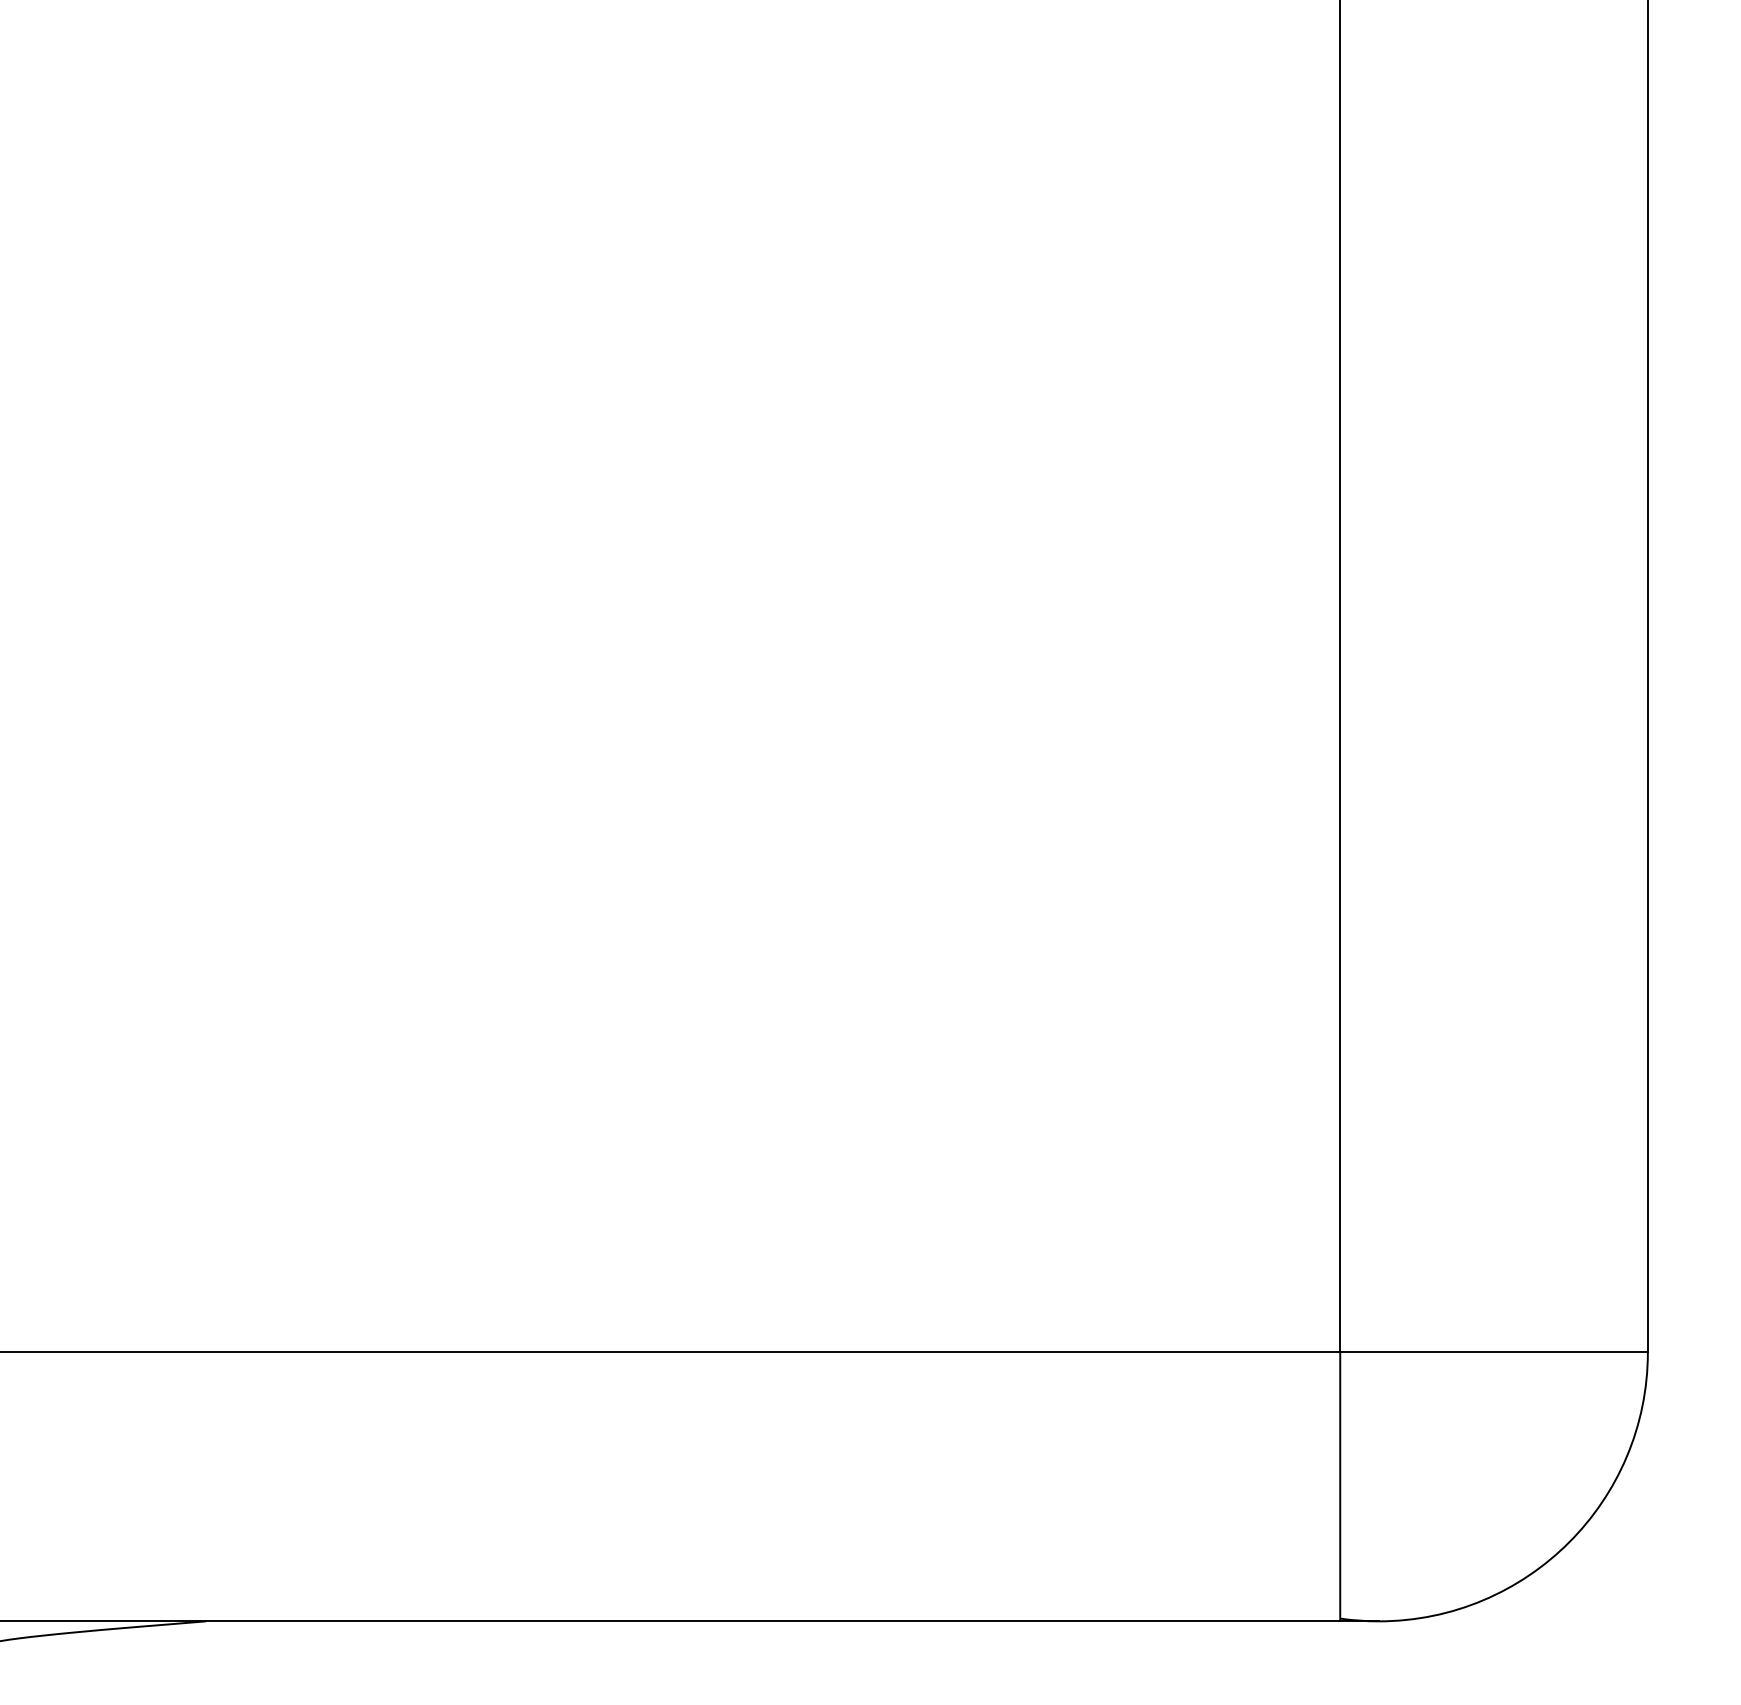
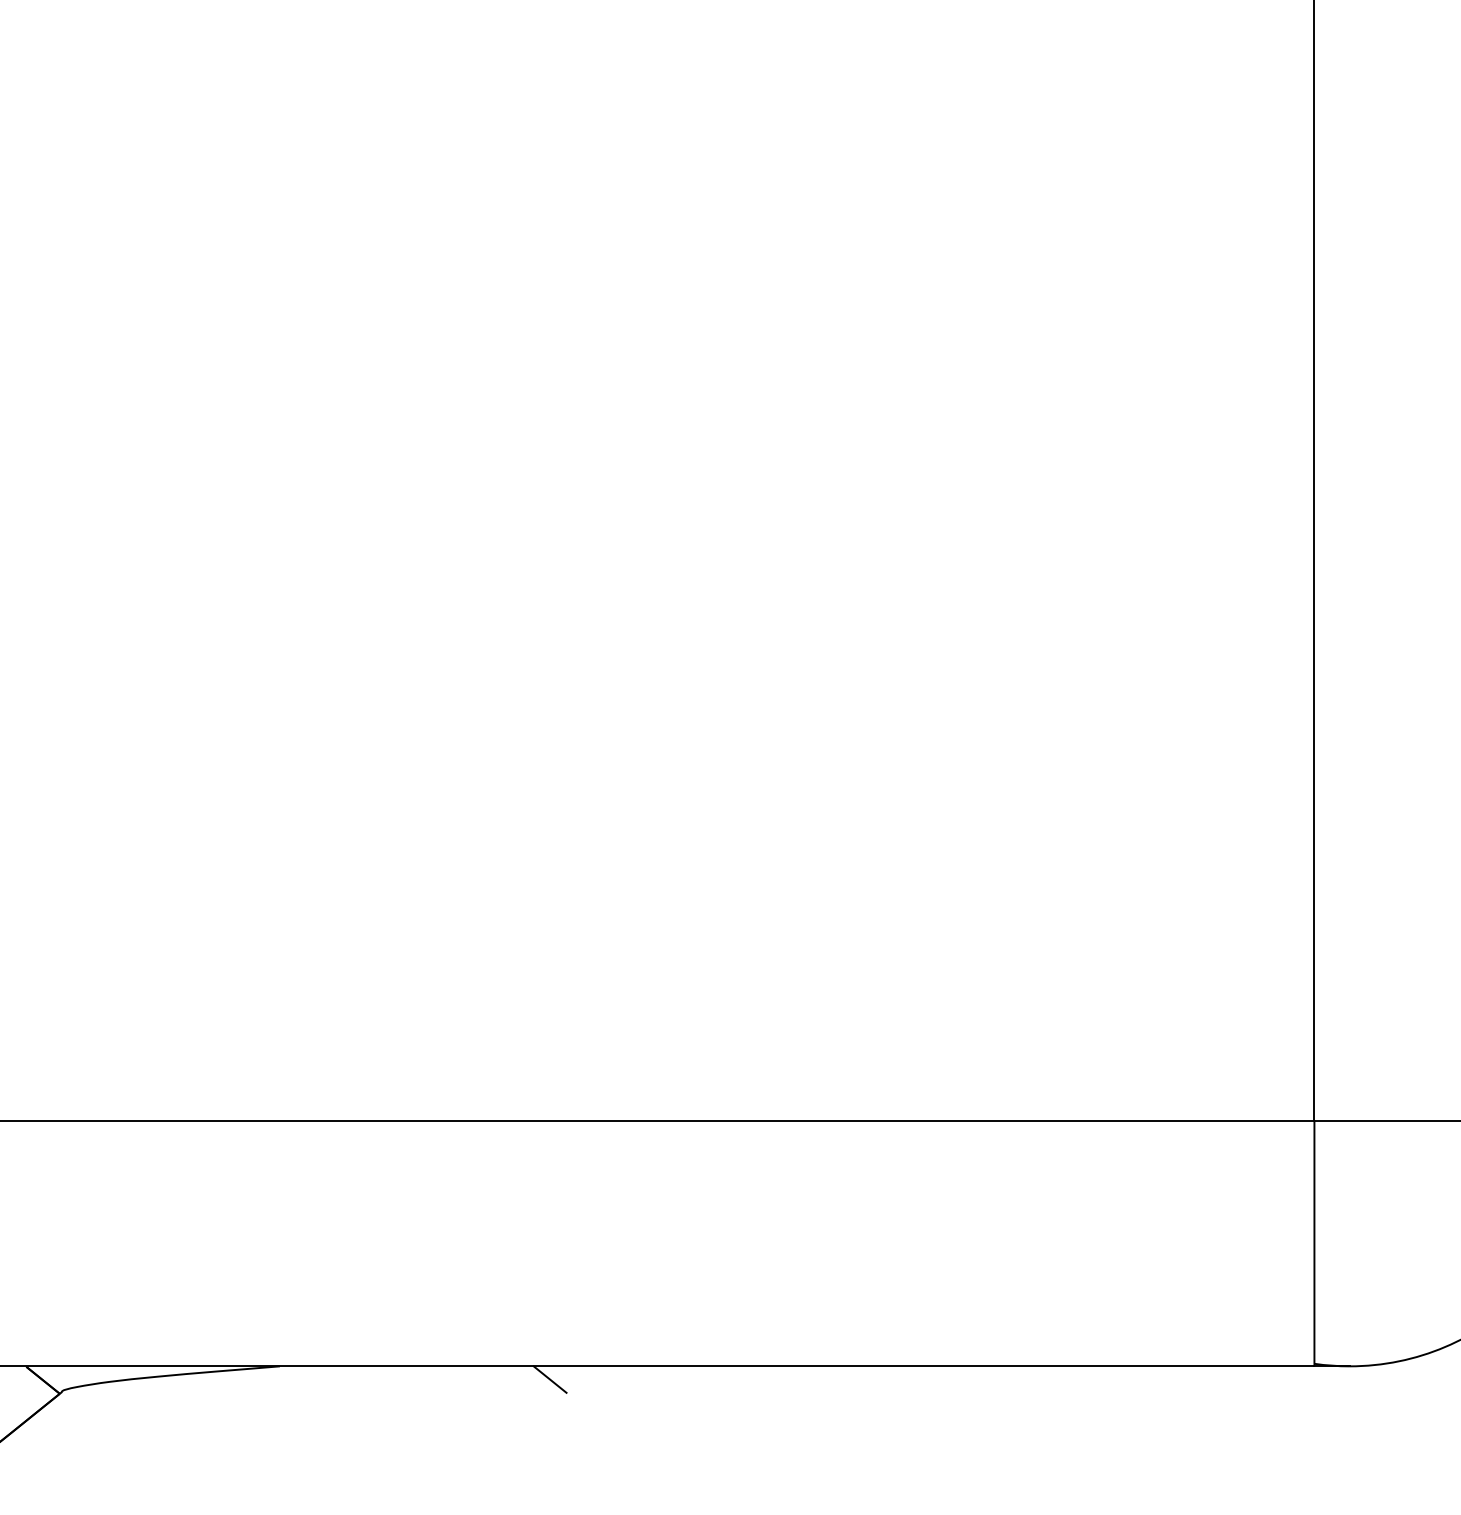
line: (502, 1635) -> (550, 1379), added

